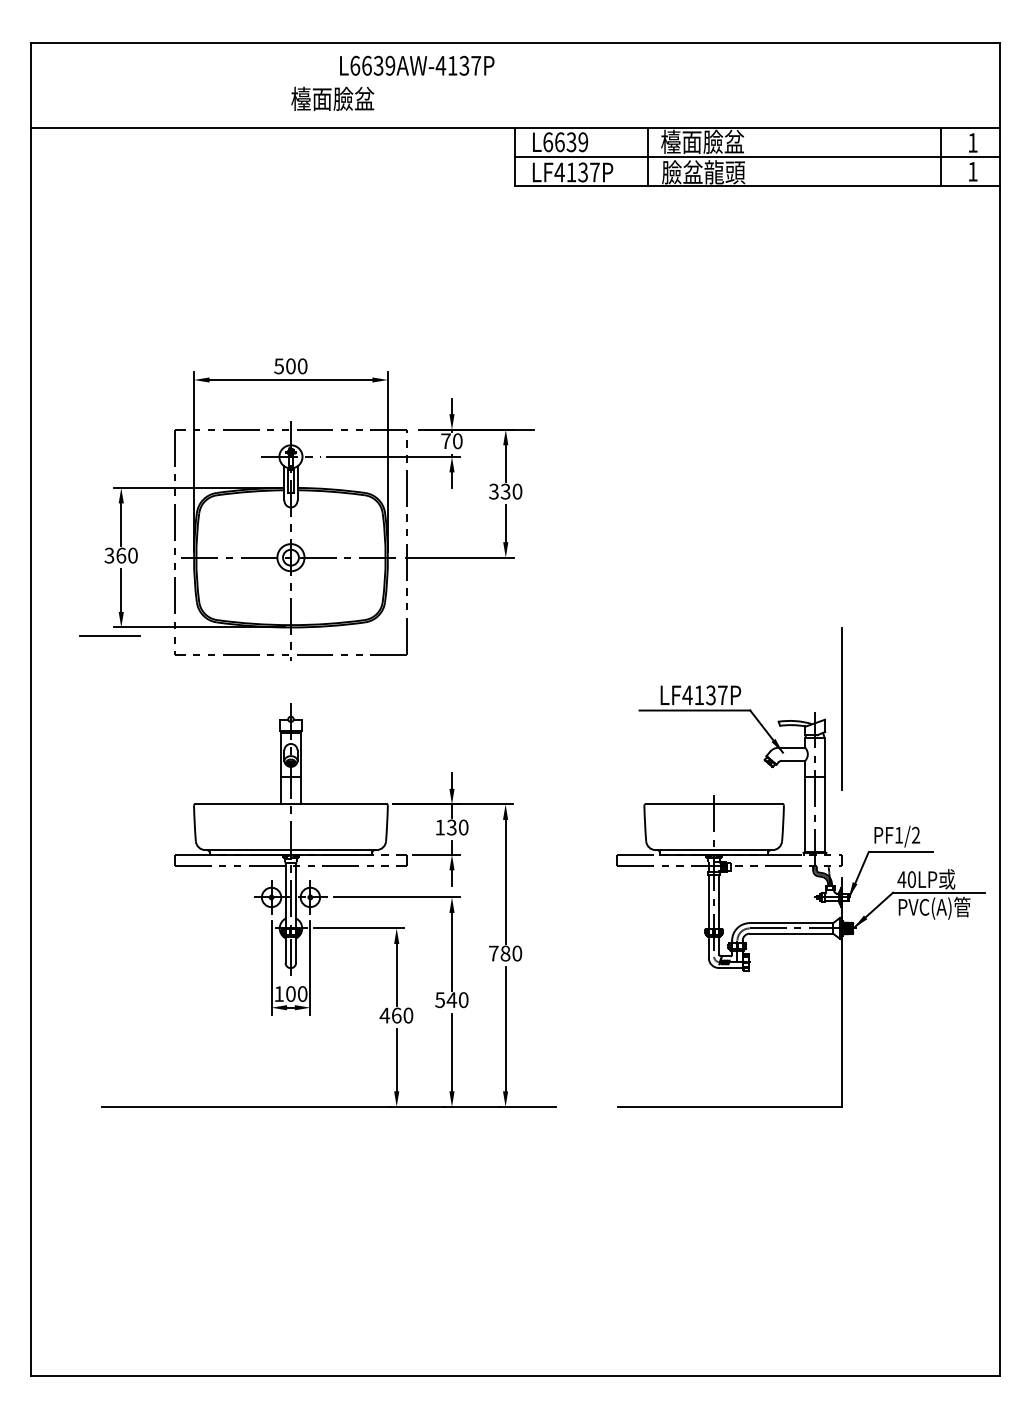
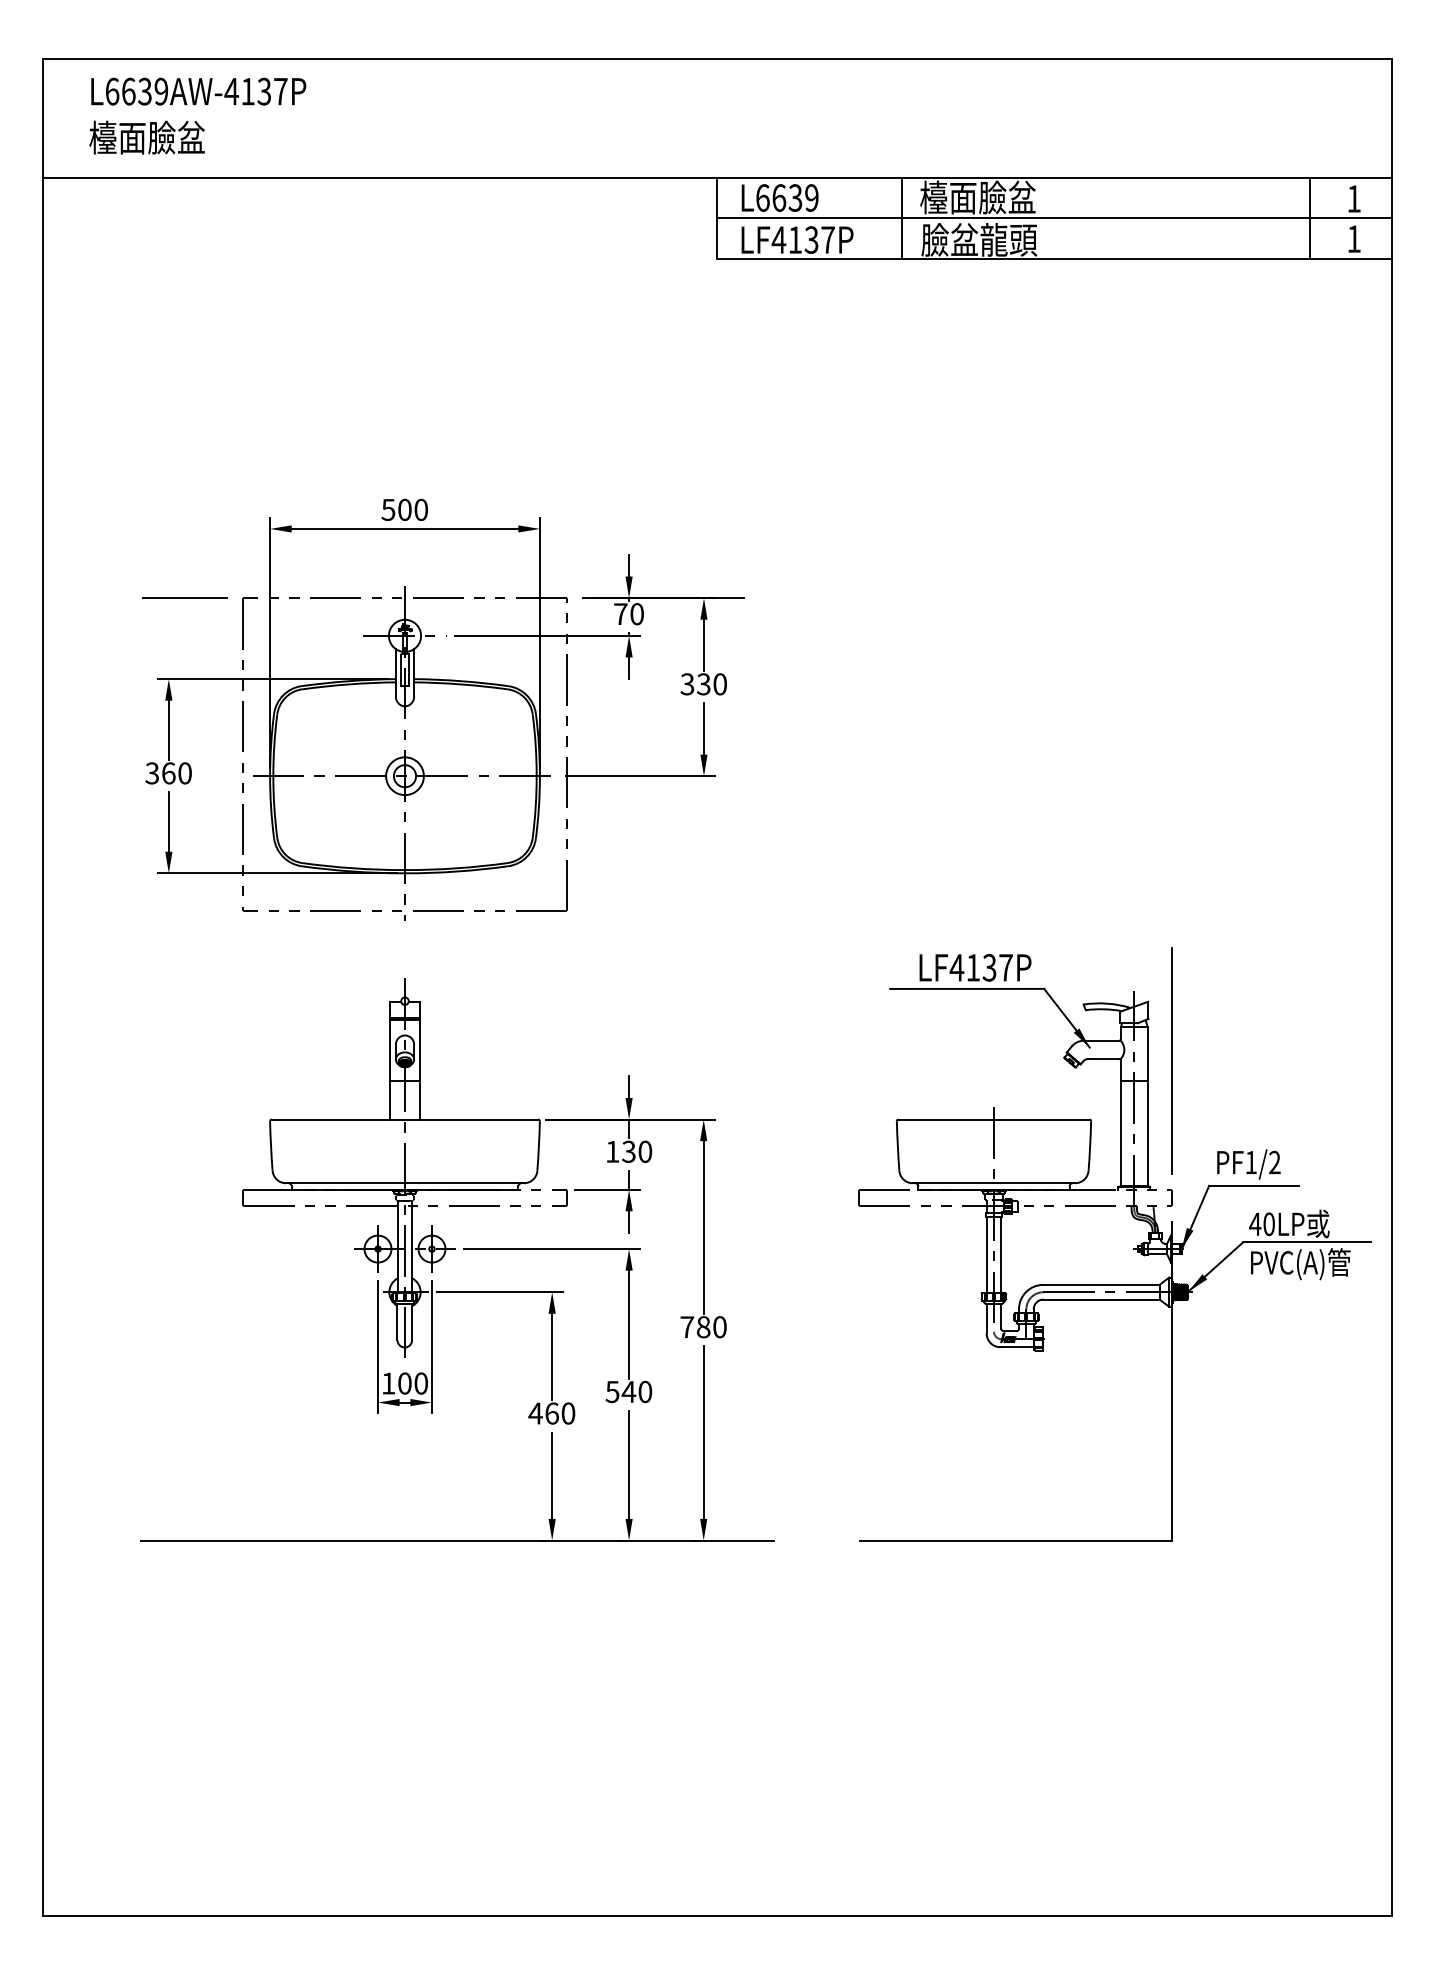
text: (417, 65) -> (198, 91), moved
text: (332, 98) -> (146, 137), moved
line: (109, 635) -> (184, 597), moved
line: (841, 708) -> (1171, 1060), moved

